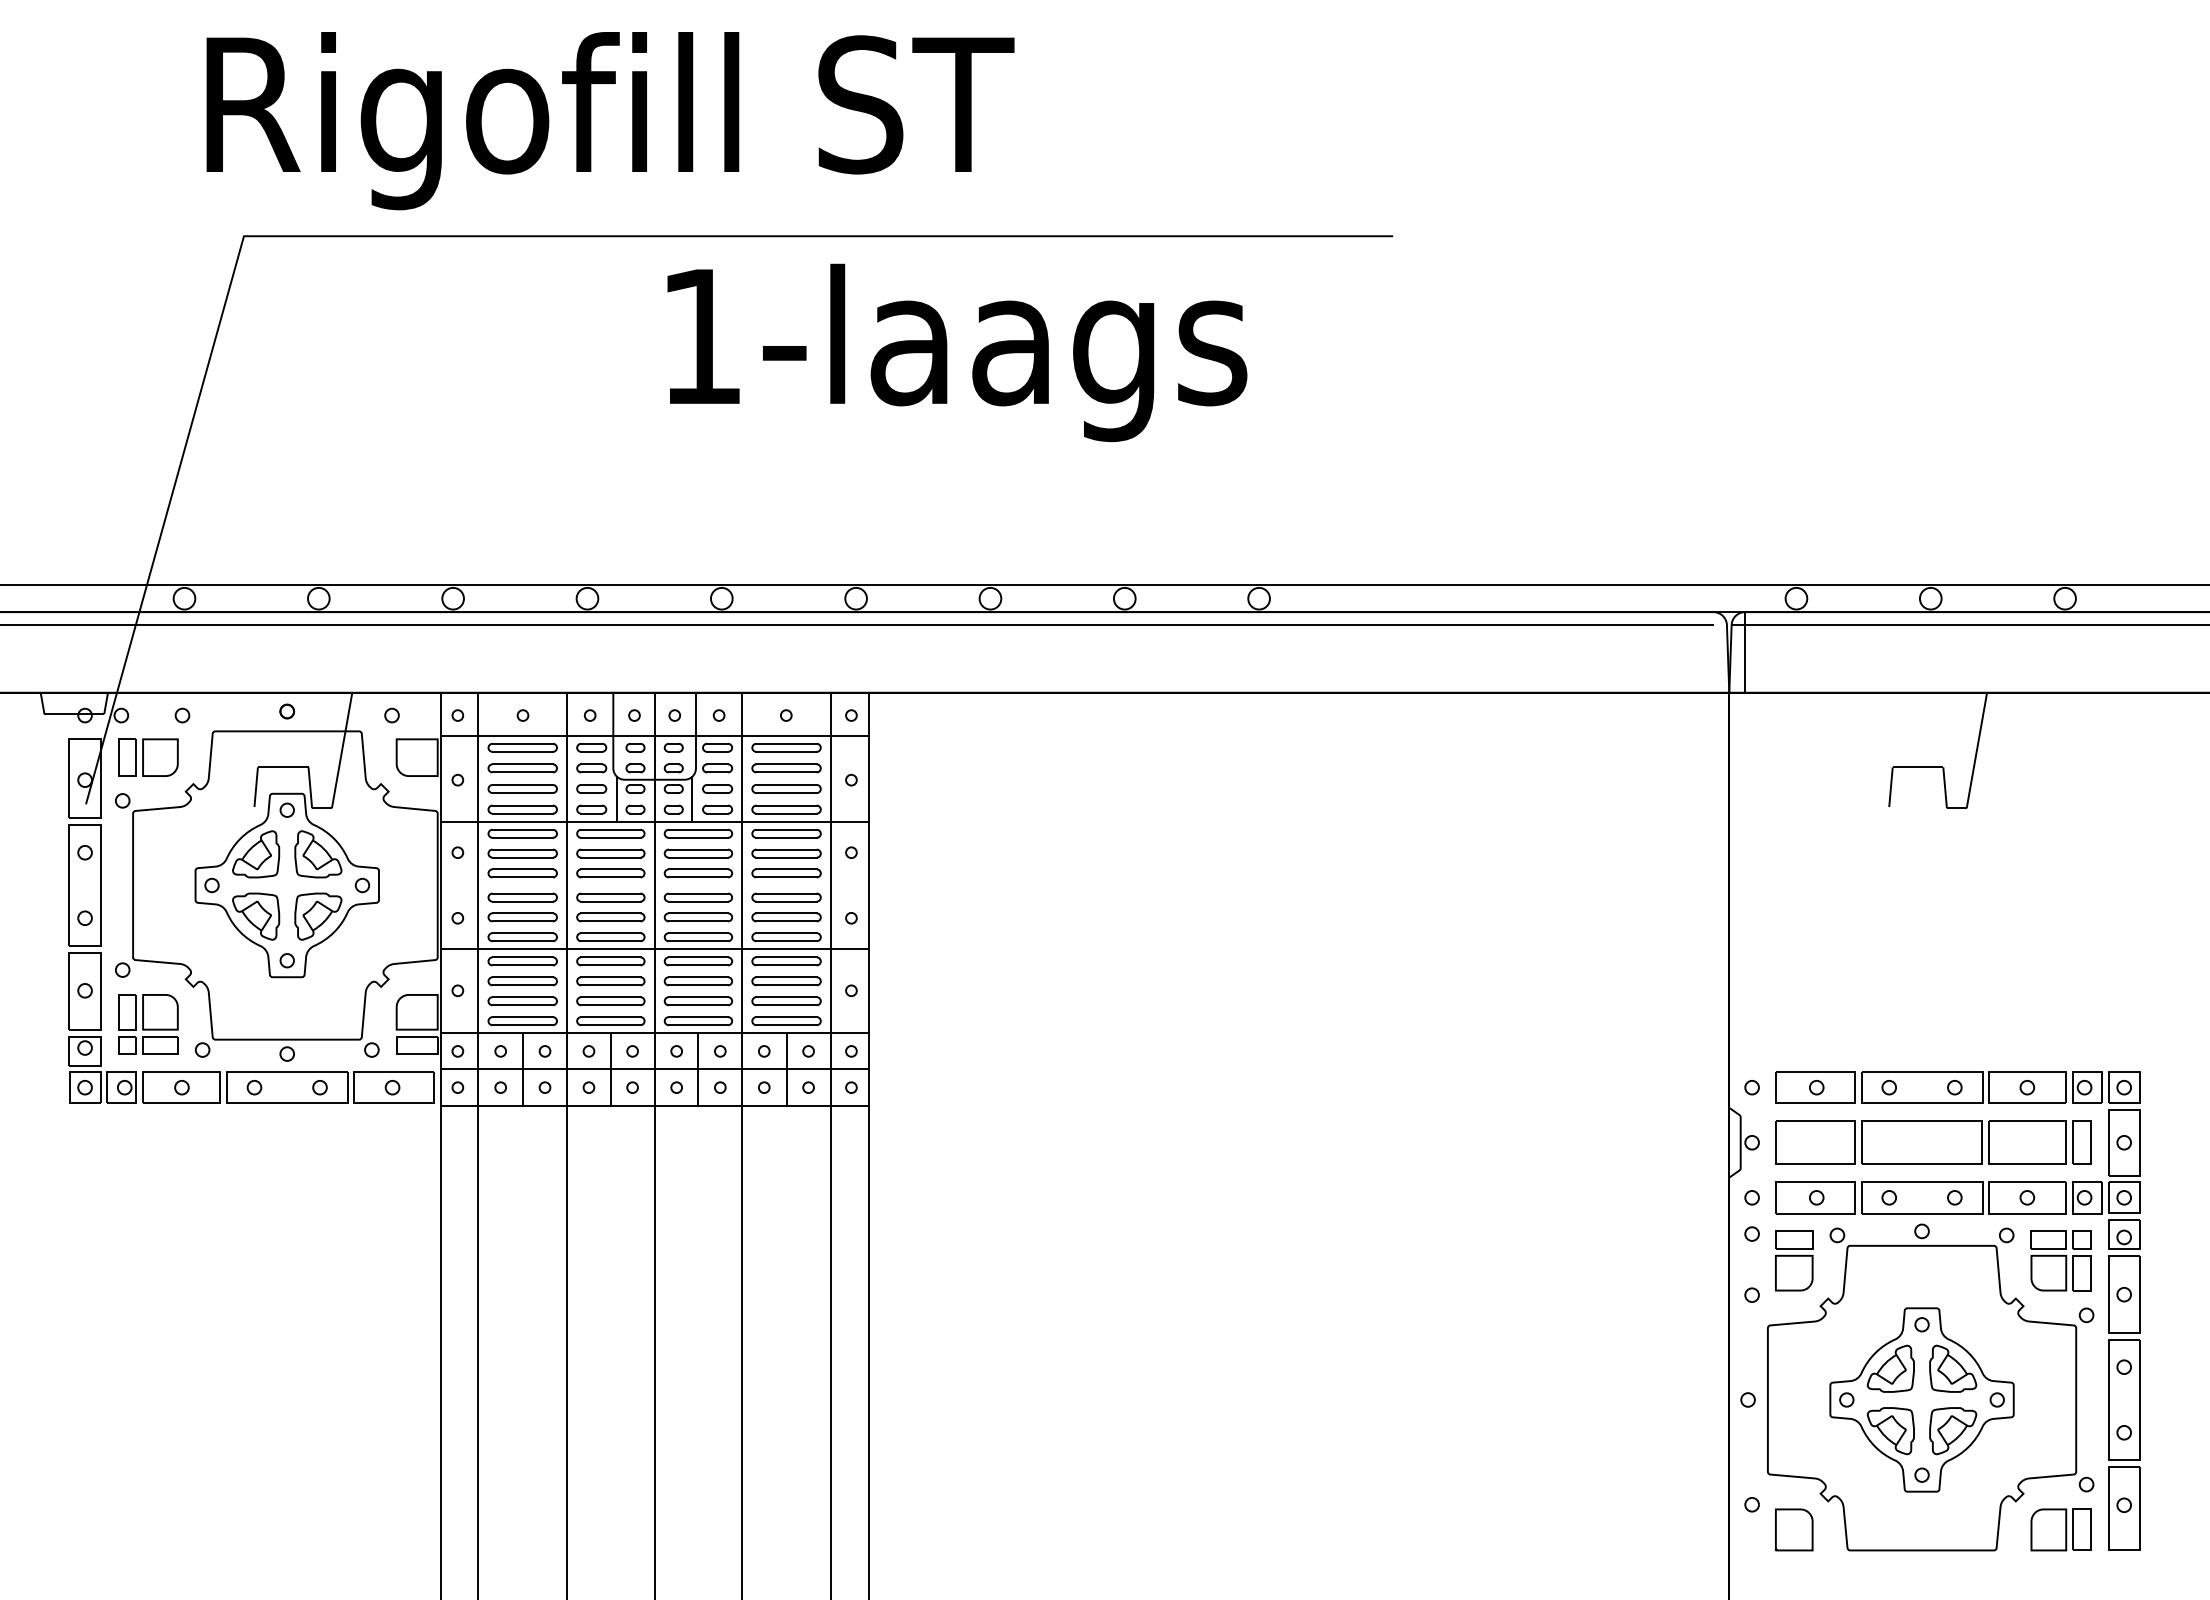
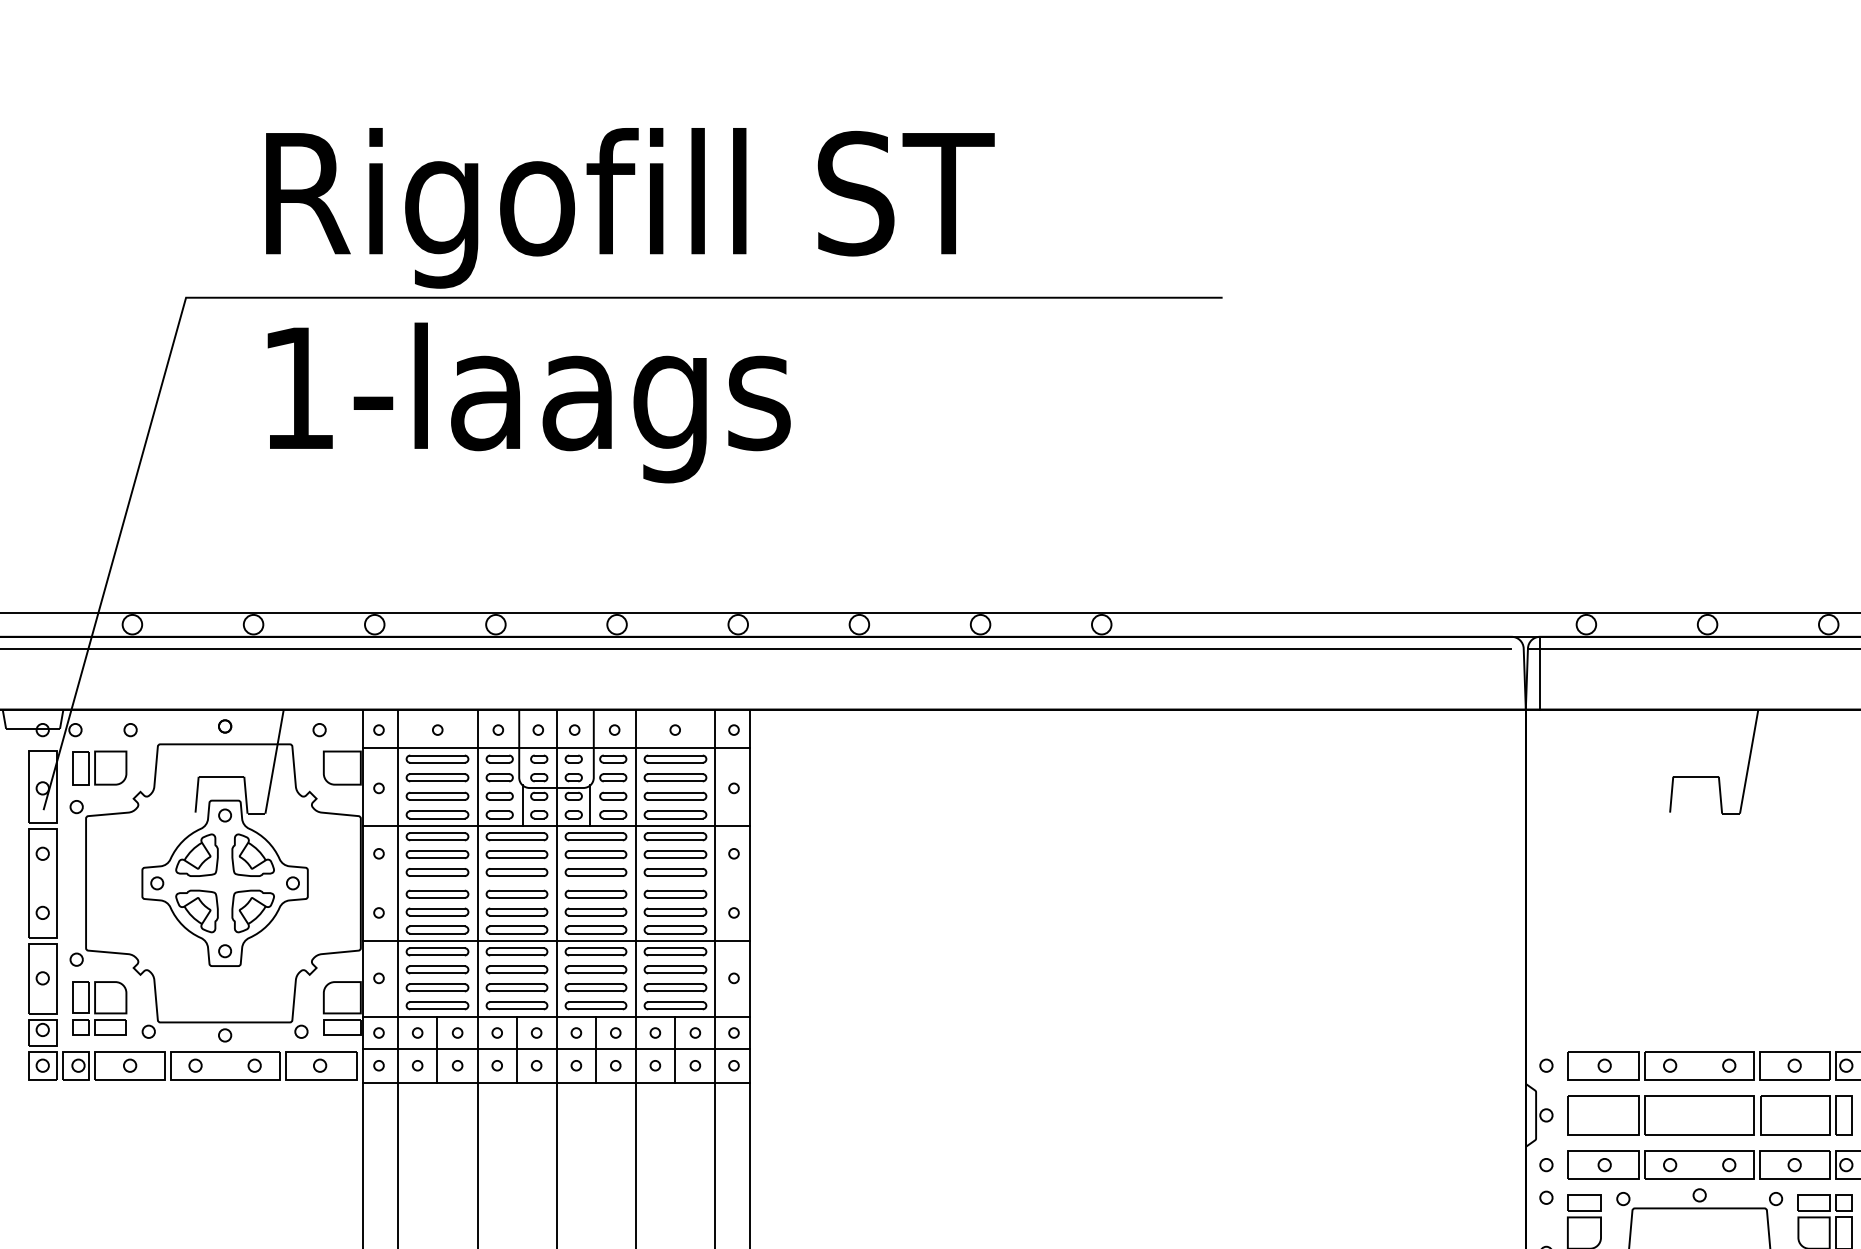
text: (610, 121) -> (630, 208), moved
text: (957, 352) -> (529, 402), moved

